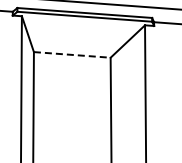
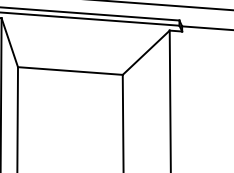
line: (72, 54) -> (70, 70), dashed -> solid

